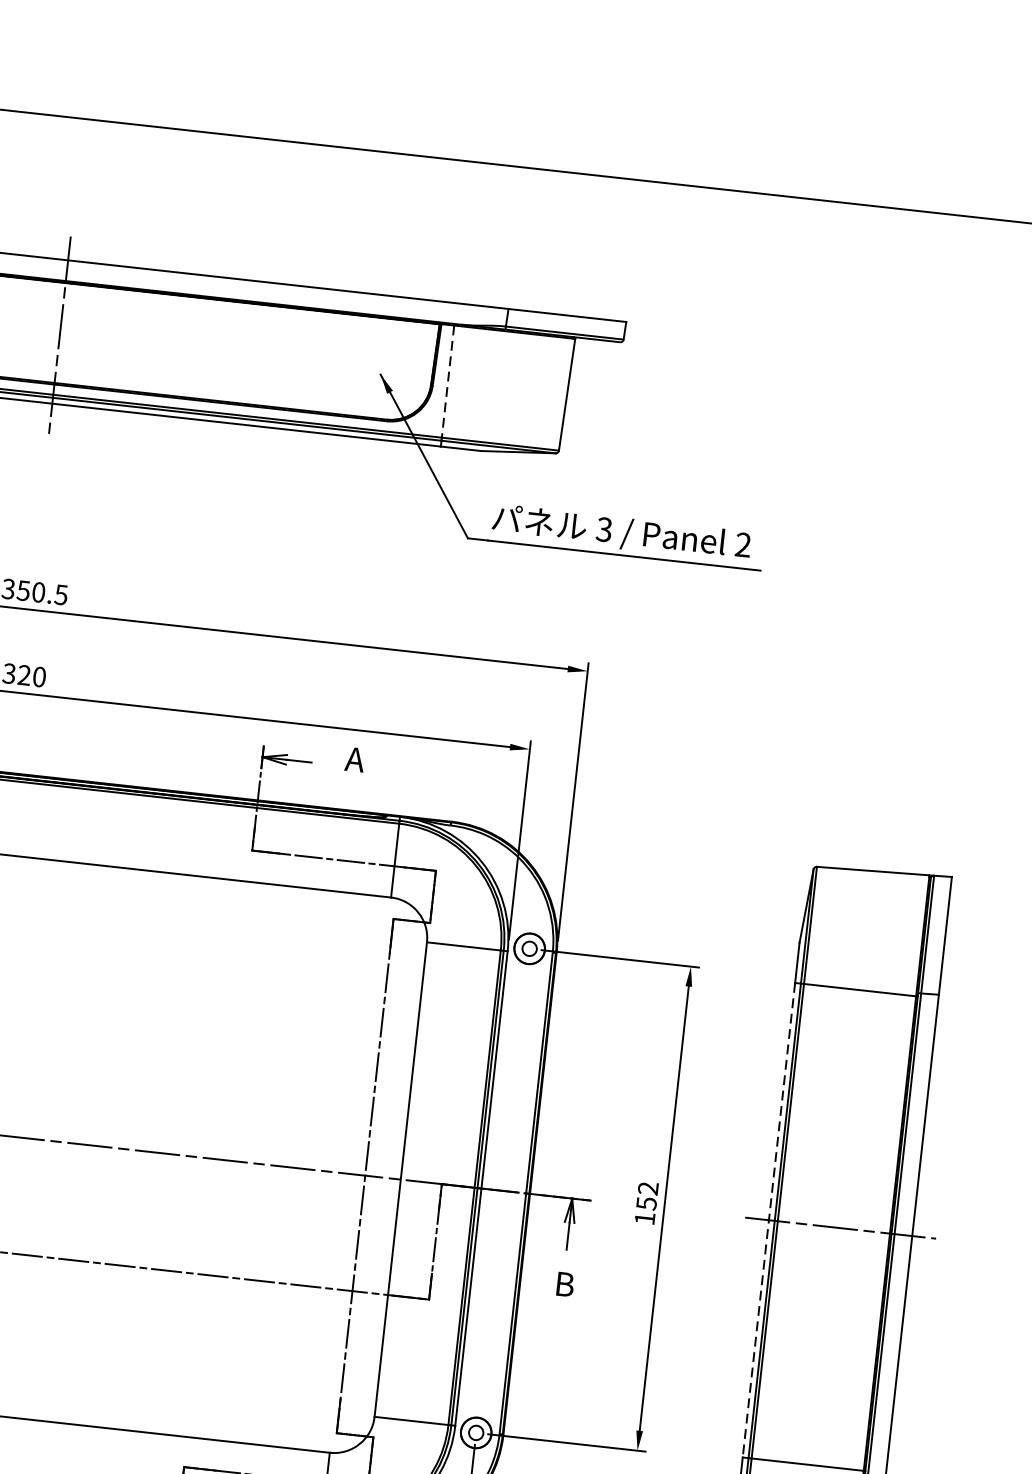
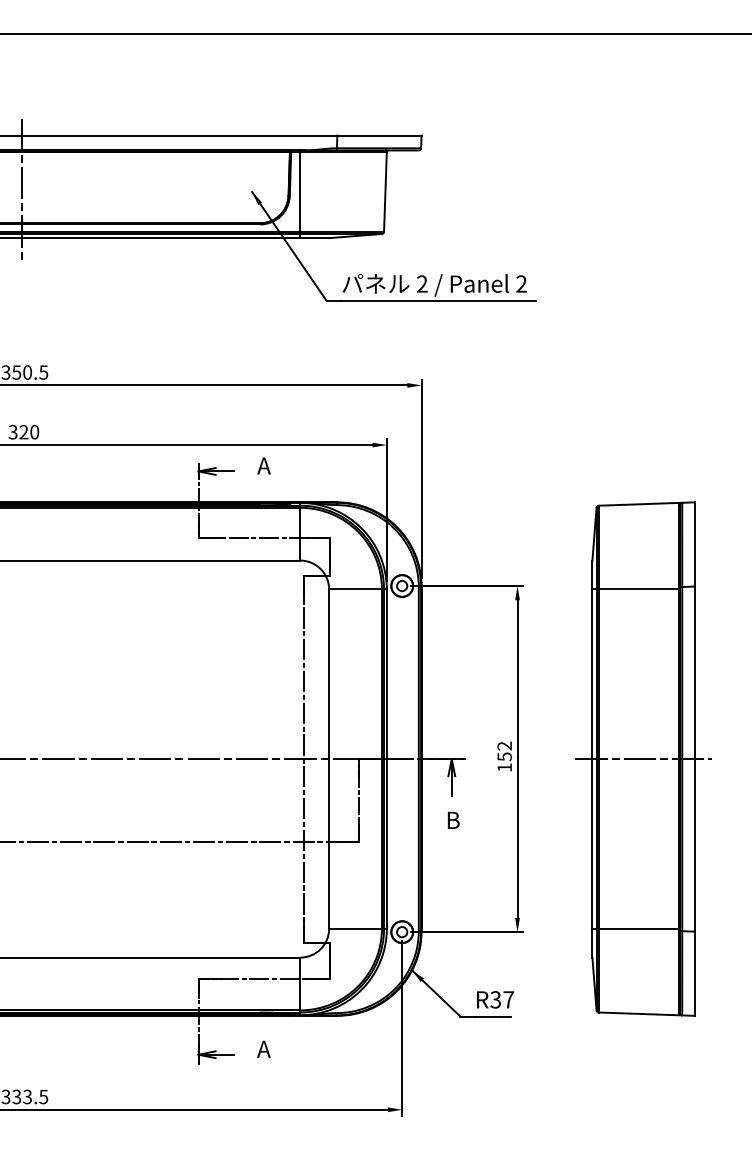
line: (448, 382) -> (300, 192), dashed -> solid
text: (603, 528) -> (421, 283), 3 -> 2
line: (769, 1220) -> (592, 759), dashed -> solid

